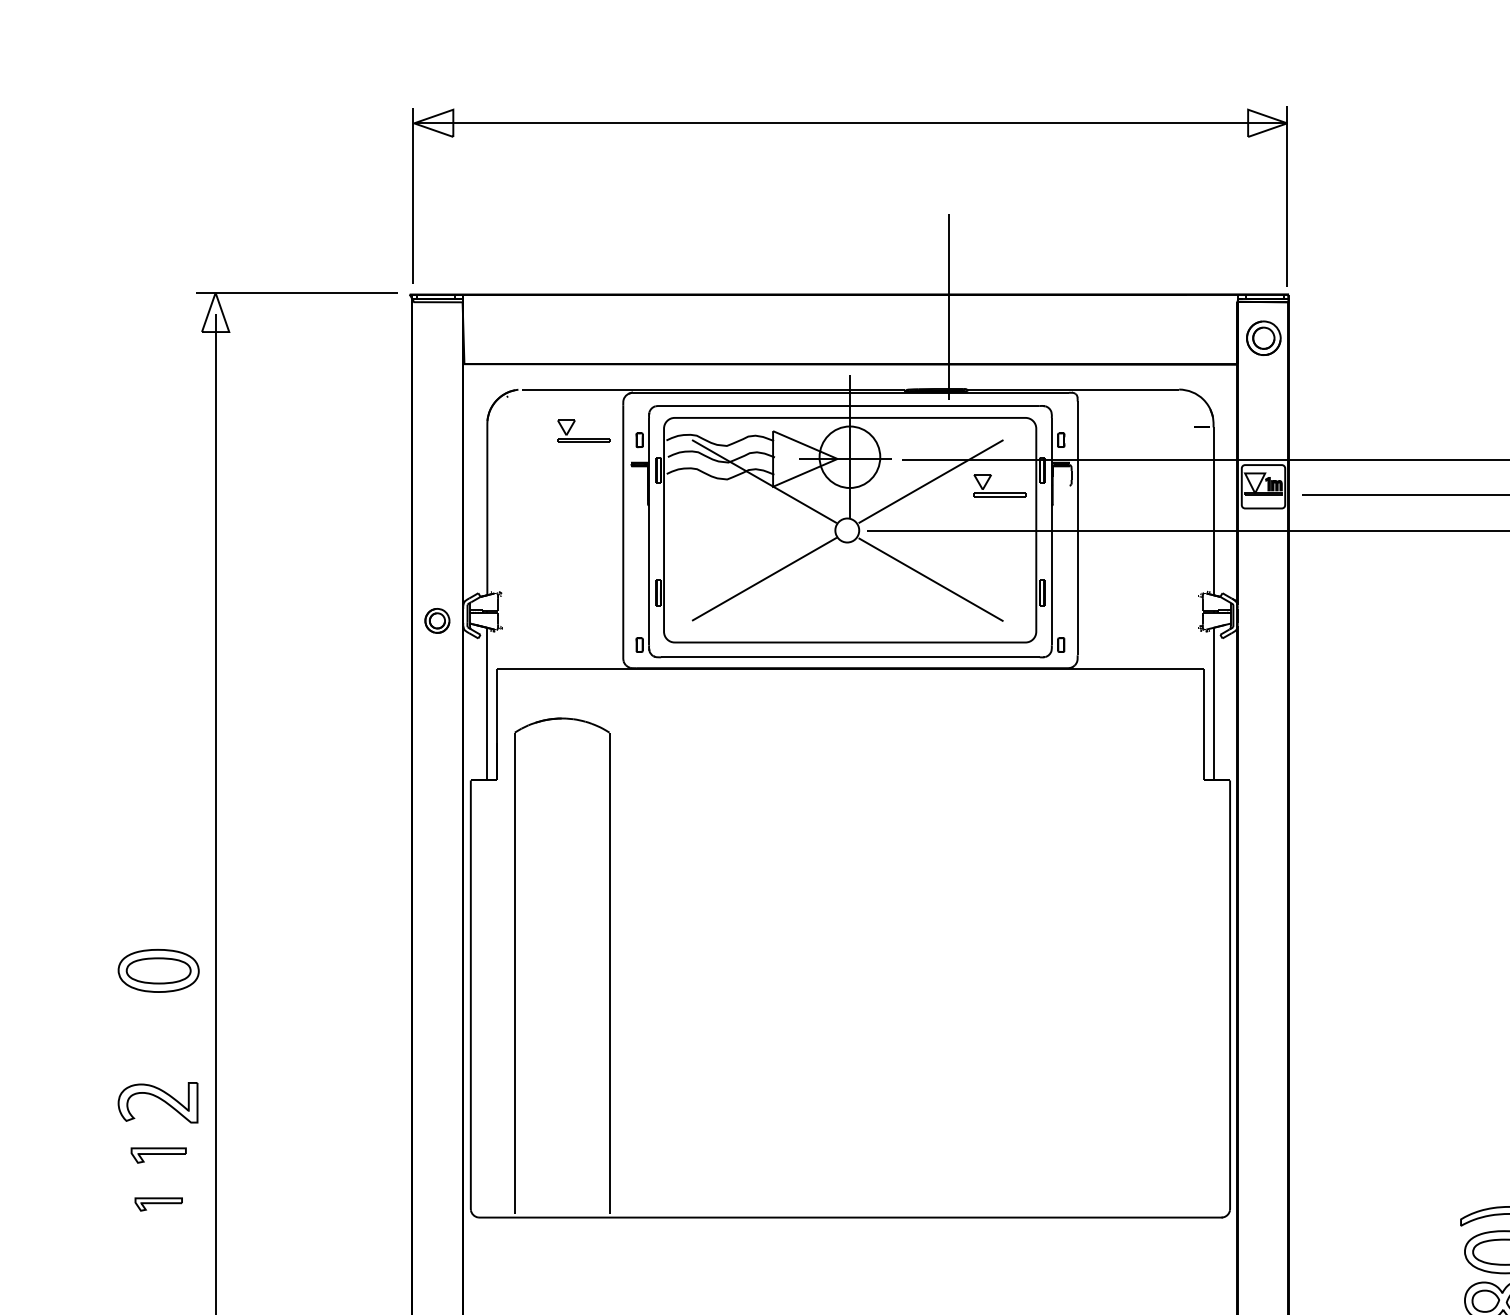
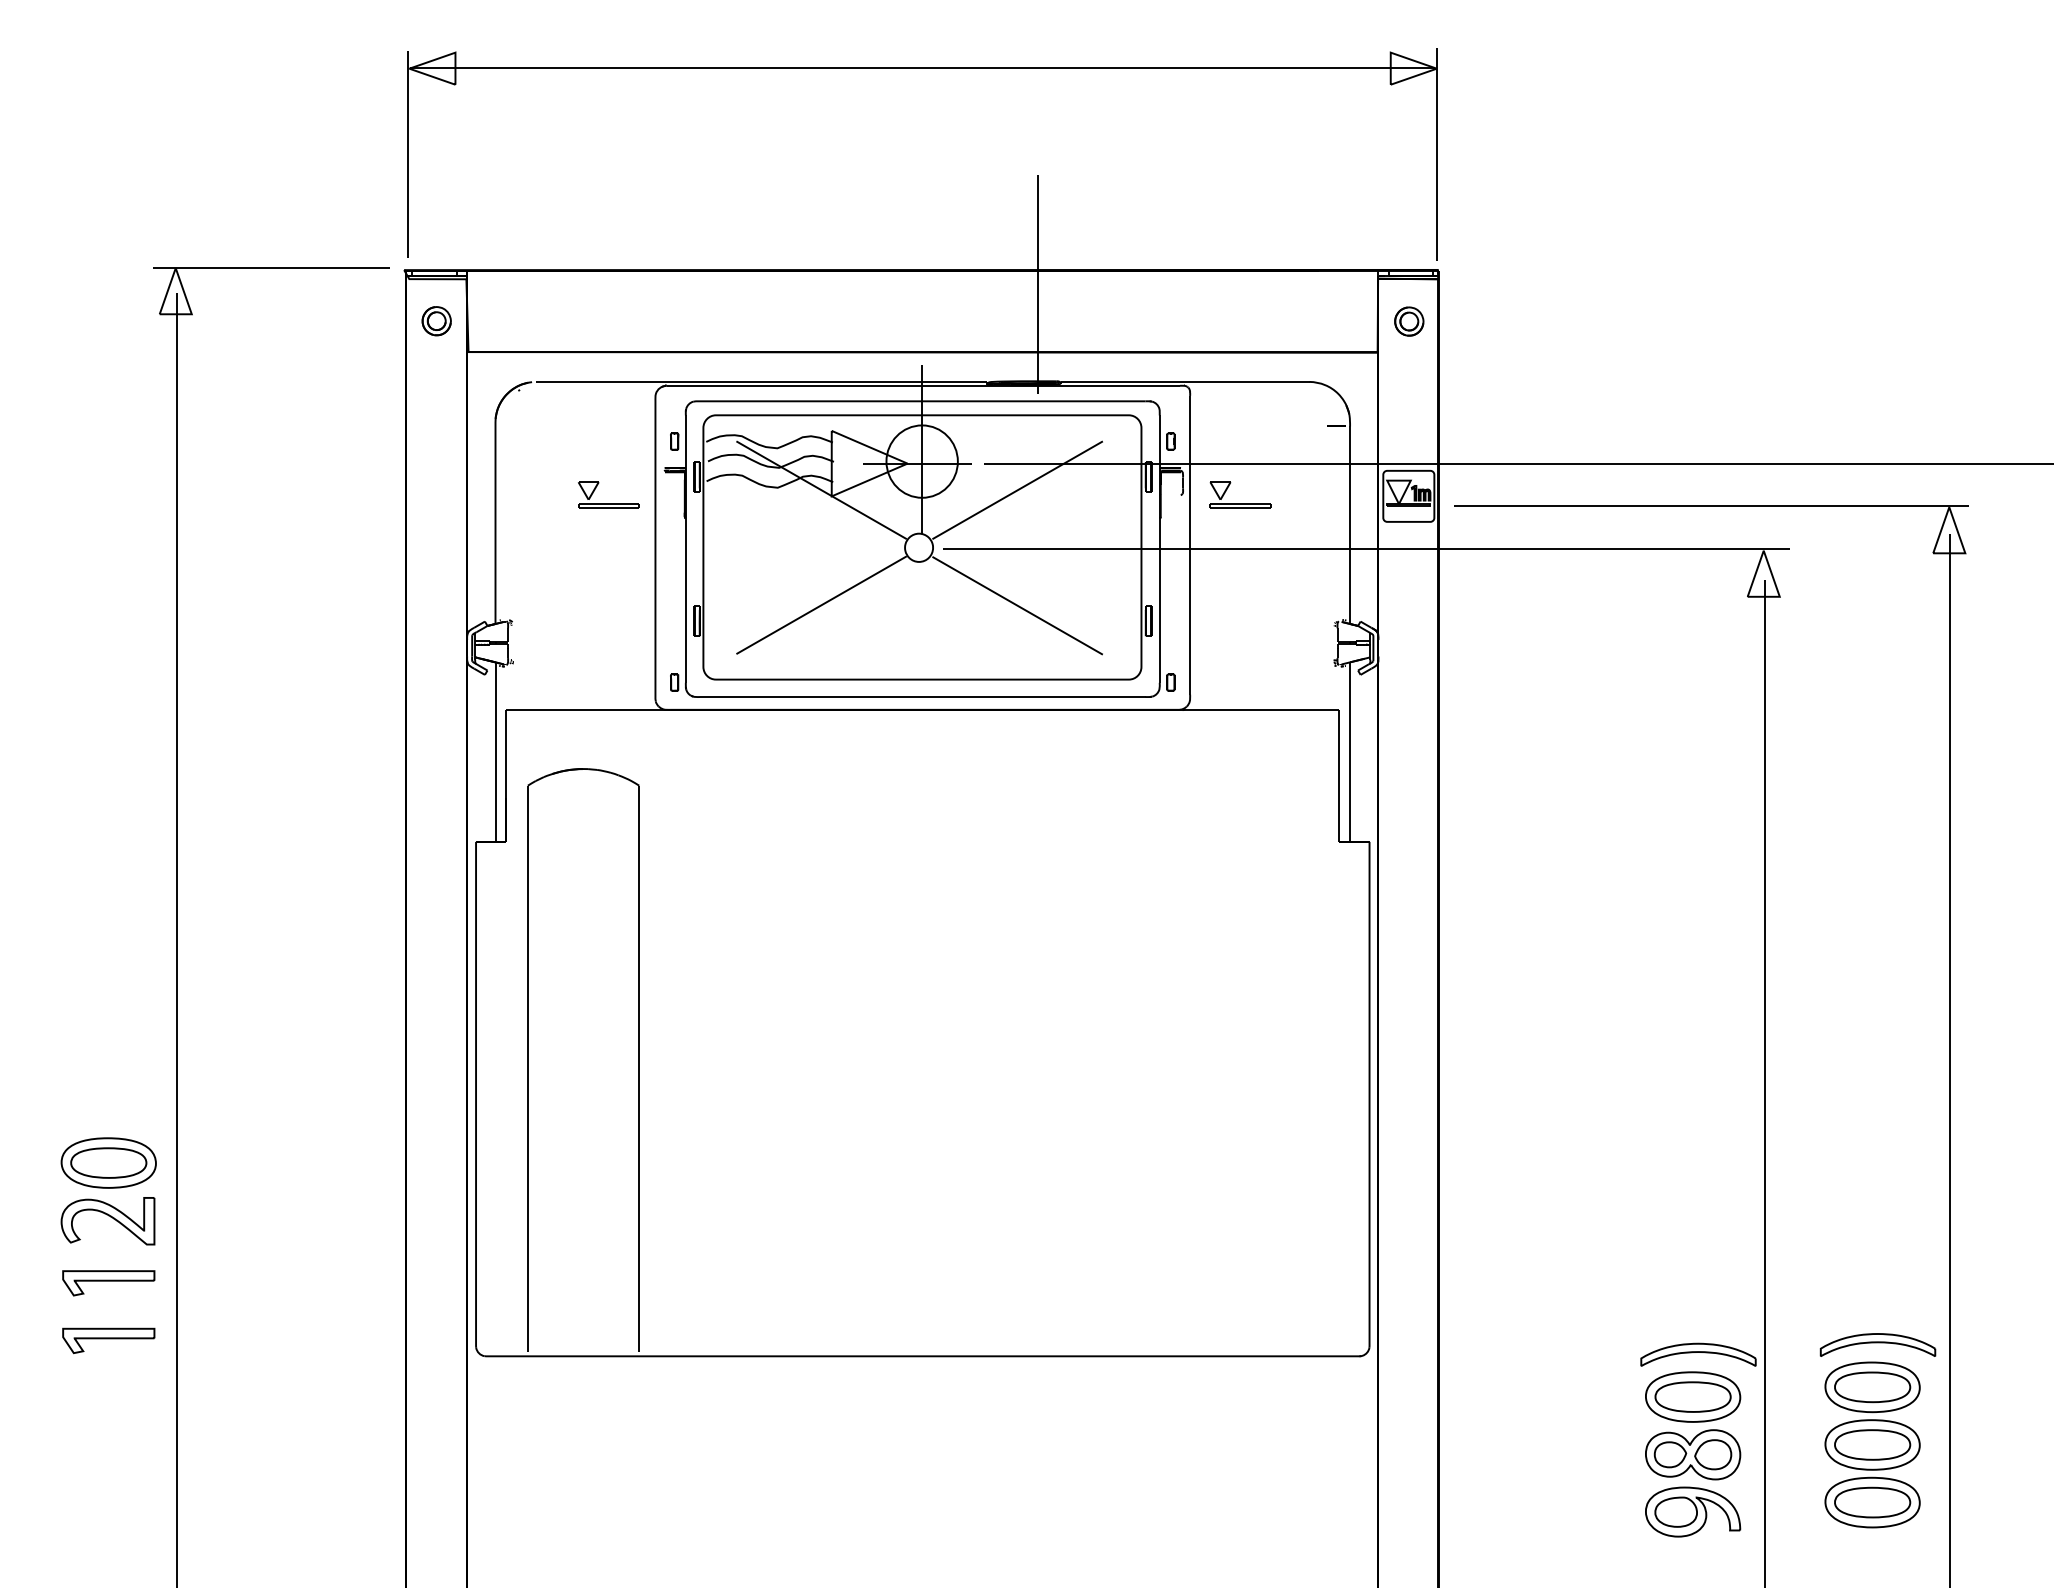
part: (1264, 338) -> (1409, 321), size x0.71
part: (583, 438) -> (608, 503), moved
part: (999, 492) -> (1240, 503), moved
part: (437, 621) -> (436, 321), moved
part: (158, 970) -> (108, 1162), moved
part: (158, 1155) -> (108, 1283), size x1.43
part: (158, 1204) -> (108, 1340), size x1.67

